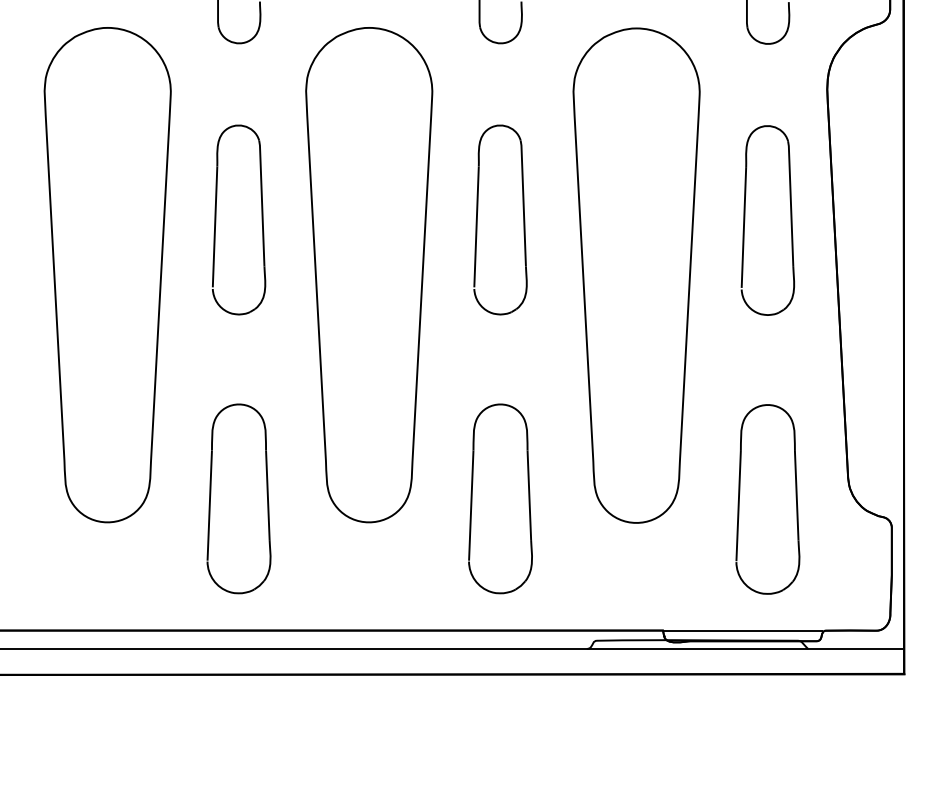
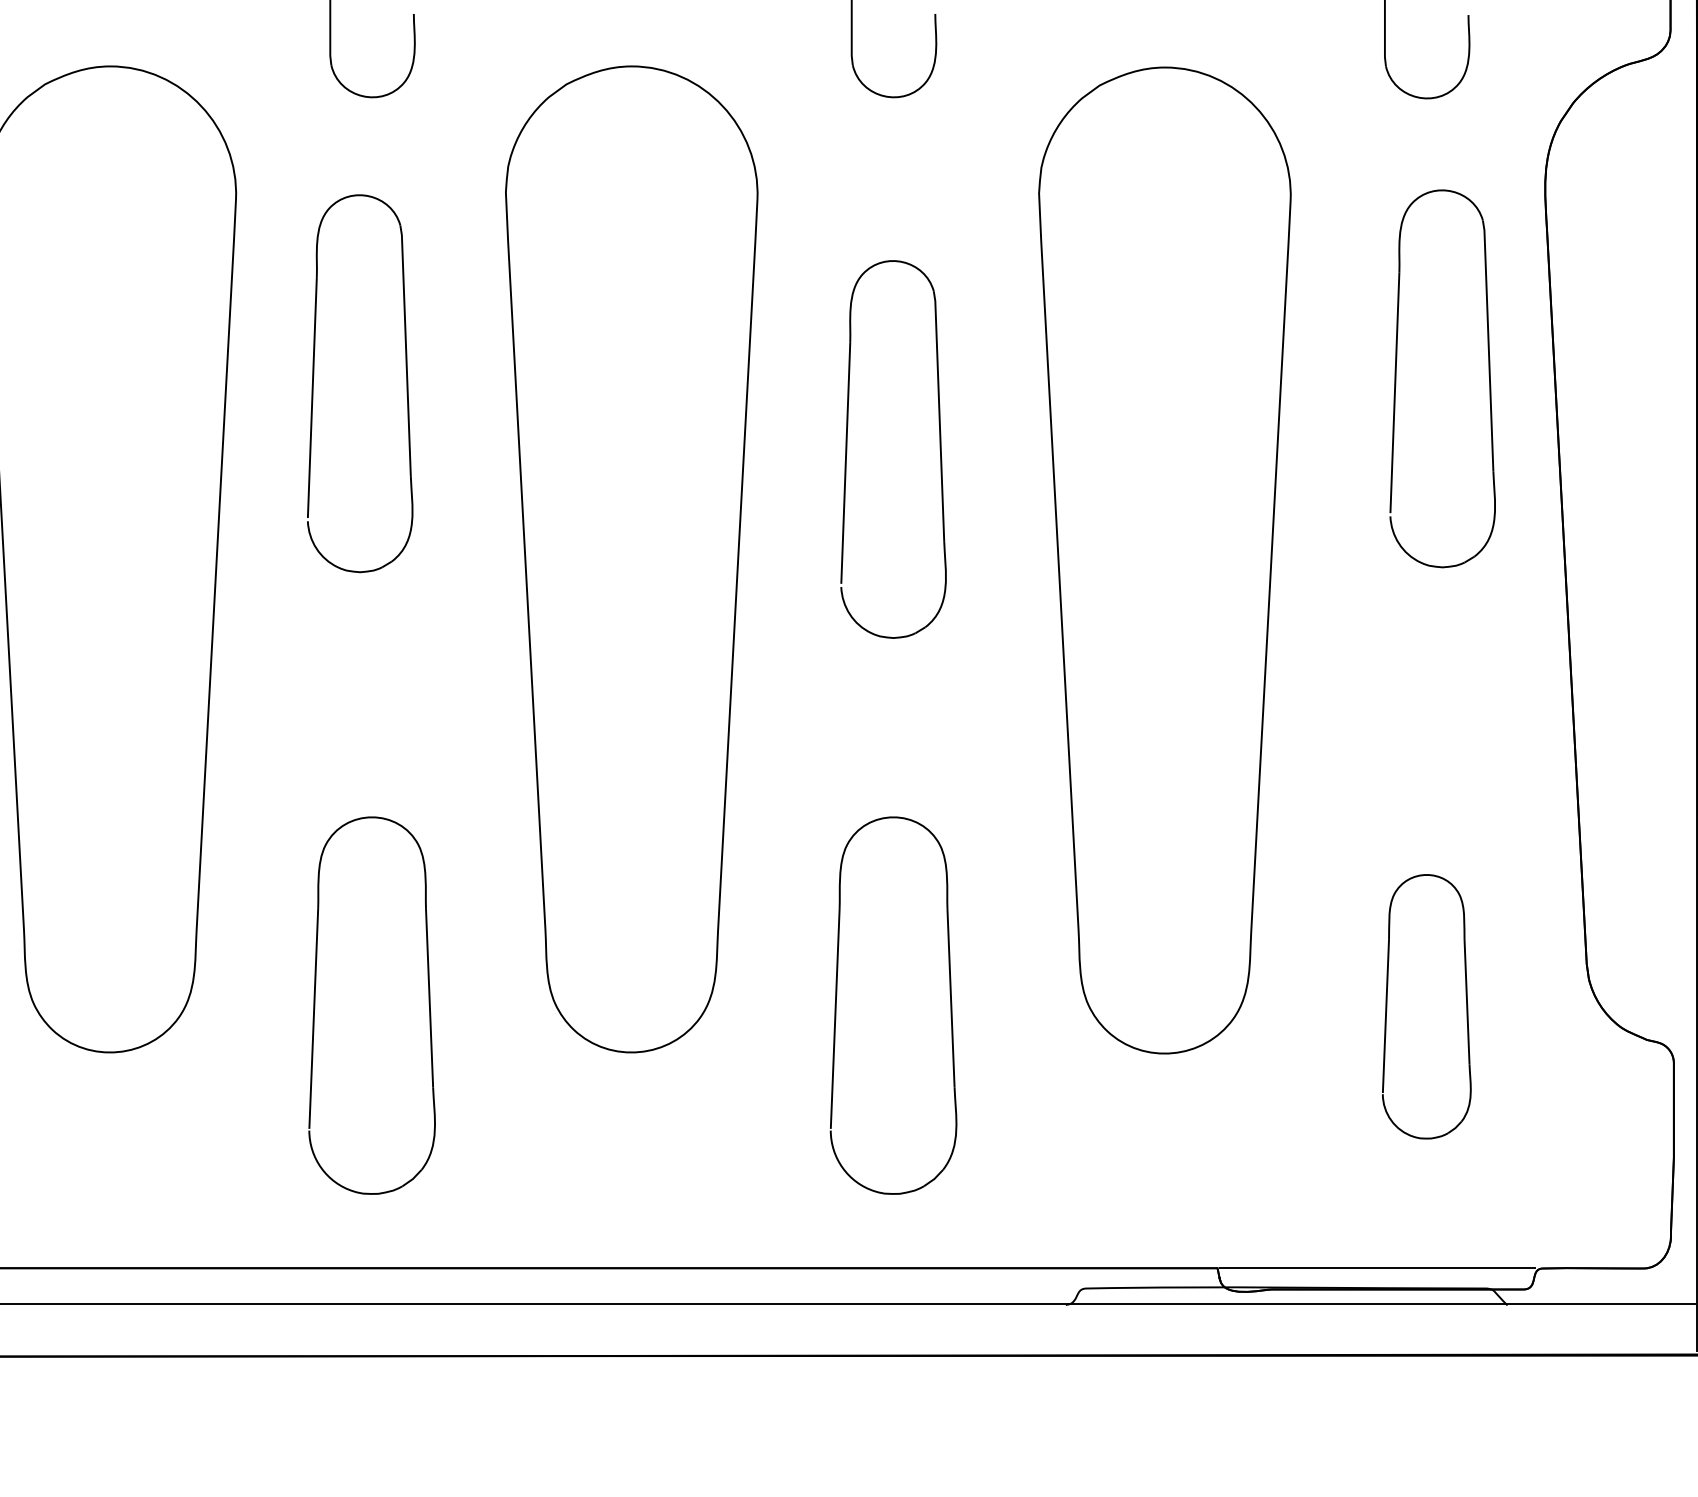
part: (261, 219) -> (404, 382), moved
part: (745, 220) -> (1398, 378), moved
part: (767, 499) -> (1425, 1006), size x0.7

